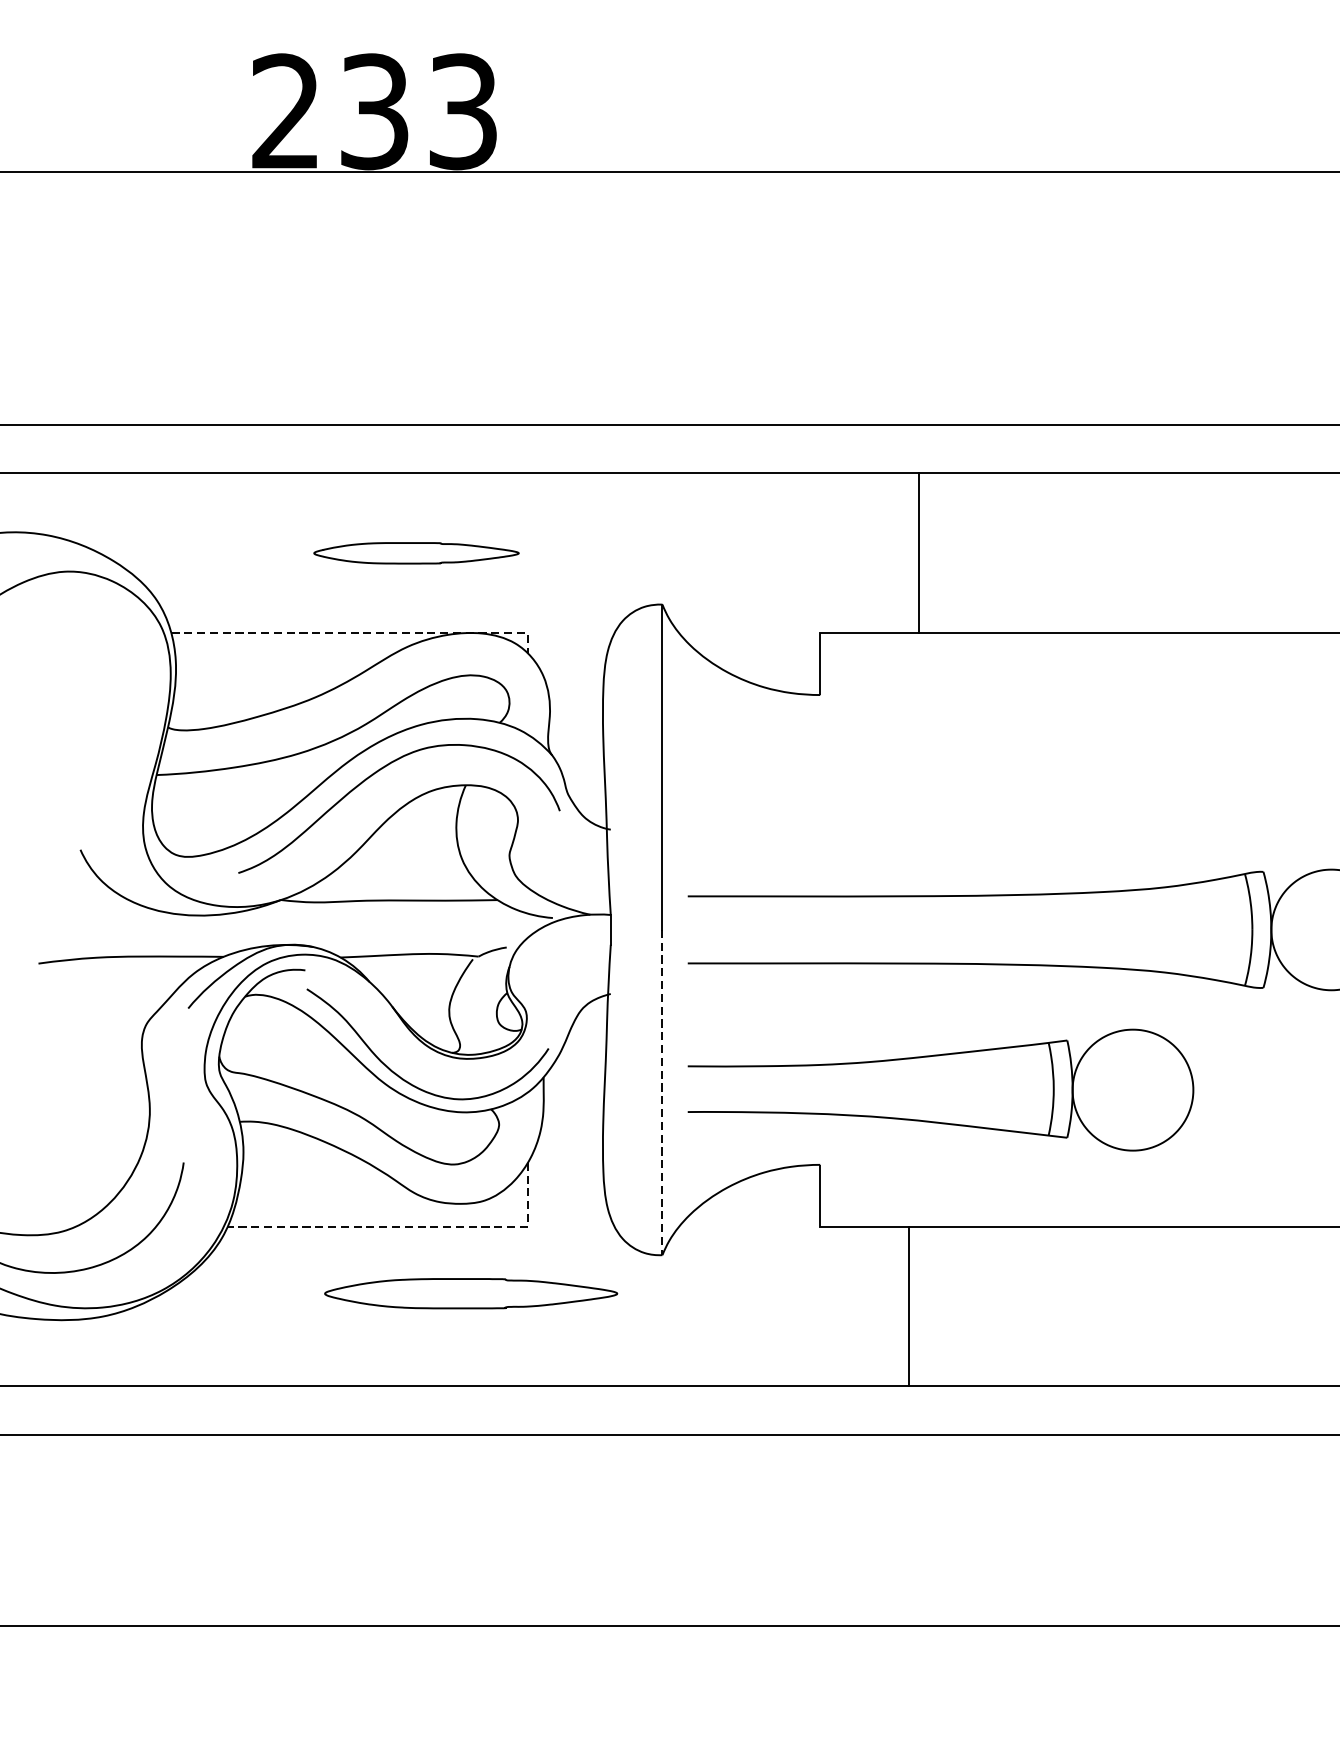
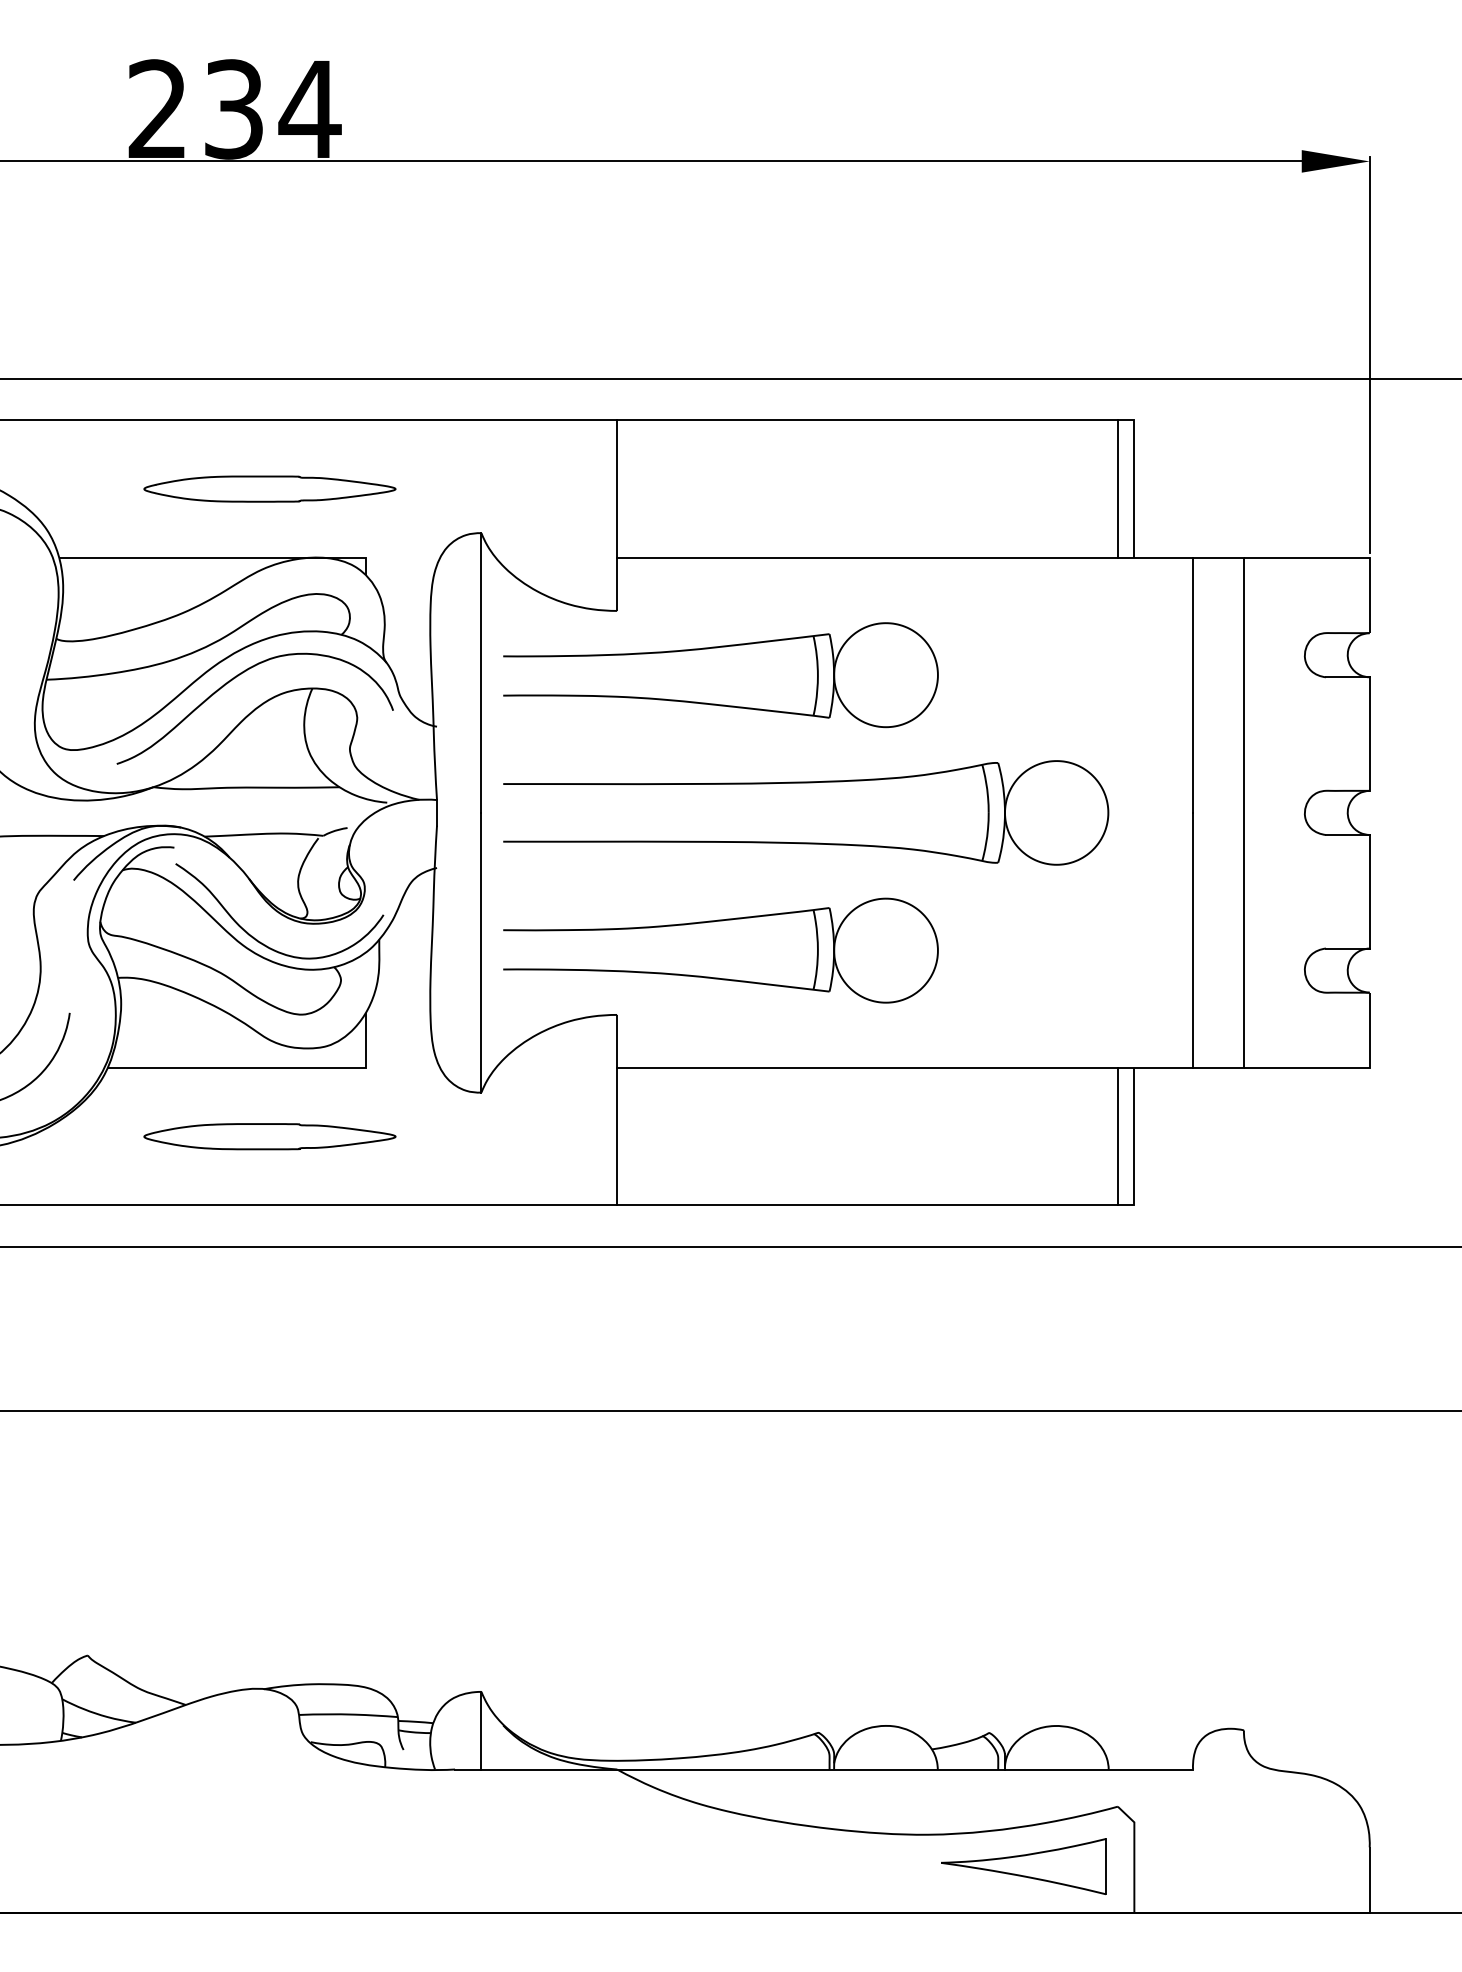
text: (462, 111) -> (309, 109), 233 -> 234
part: (415, 552) -> (269, 488), size x1.43
line: (919, 552) -> (617, 488), moved
line: (361, 632) -> (222, 557), dashed -> solid
part: (936, 738) -> (717, 648), added
line: (662, 1092) -> (481, 952), dashed -> solid
line: (411, 1227) -> (265, 1068), dashed -> solid
part: (470, 1293) -> (269, 1136), moved
line: (909, 1306) -> (617, 1136), moved

